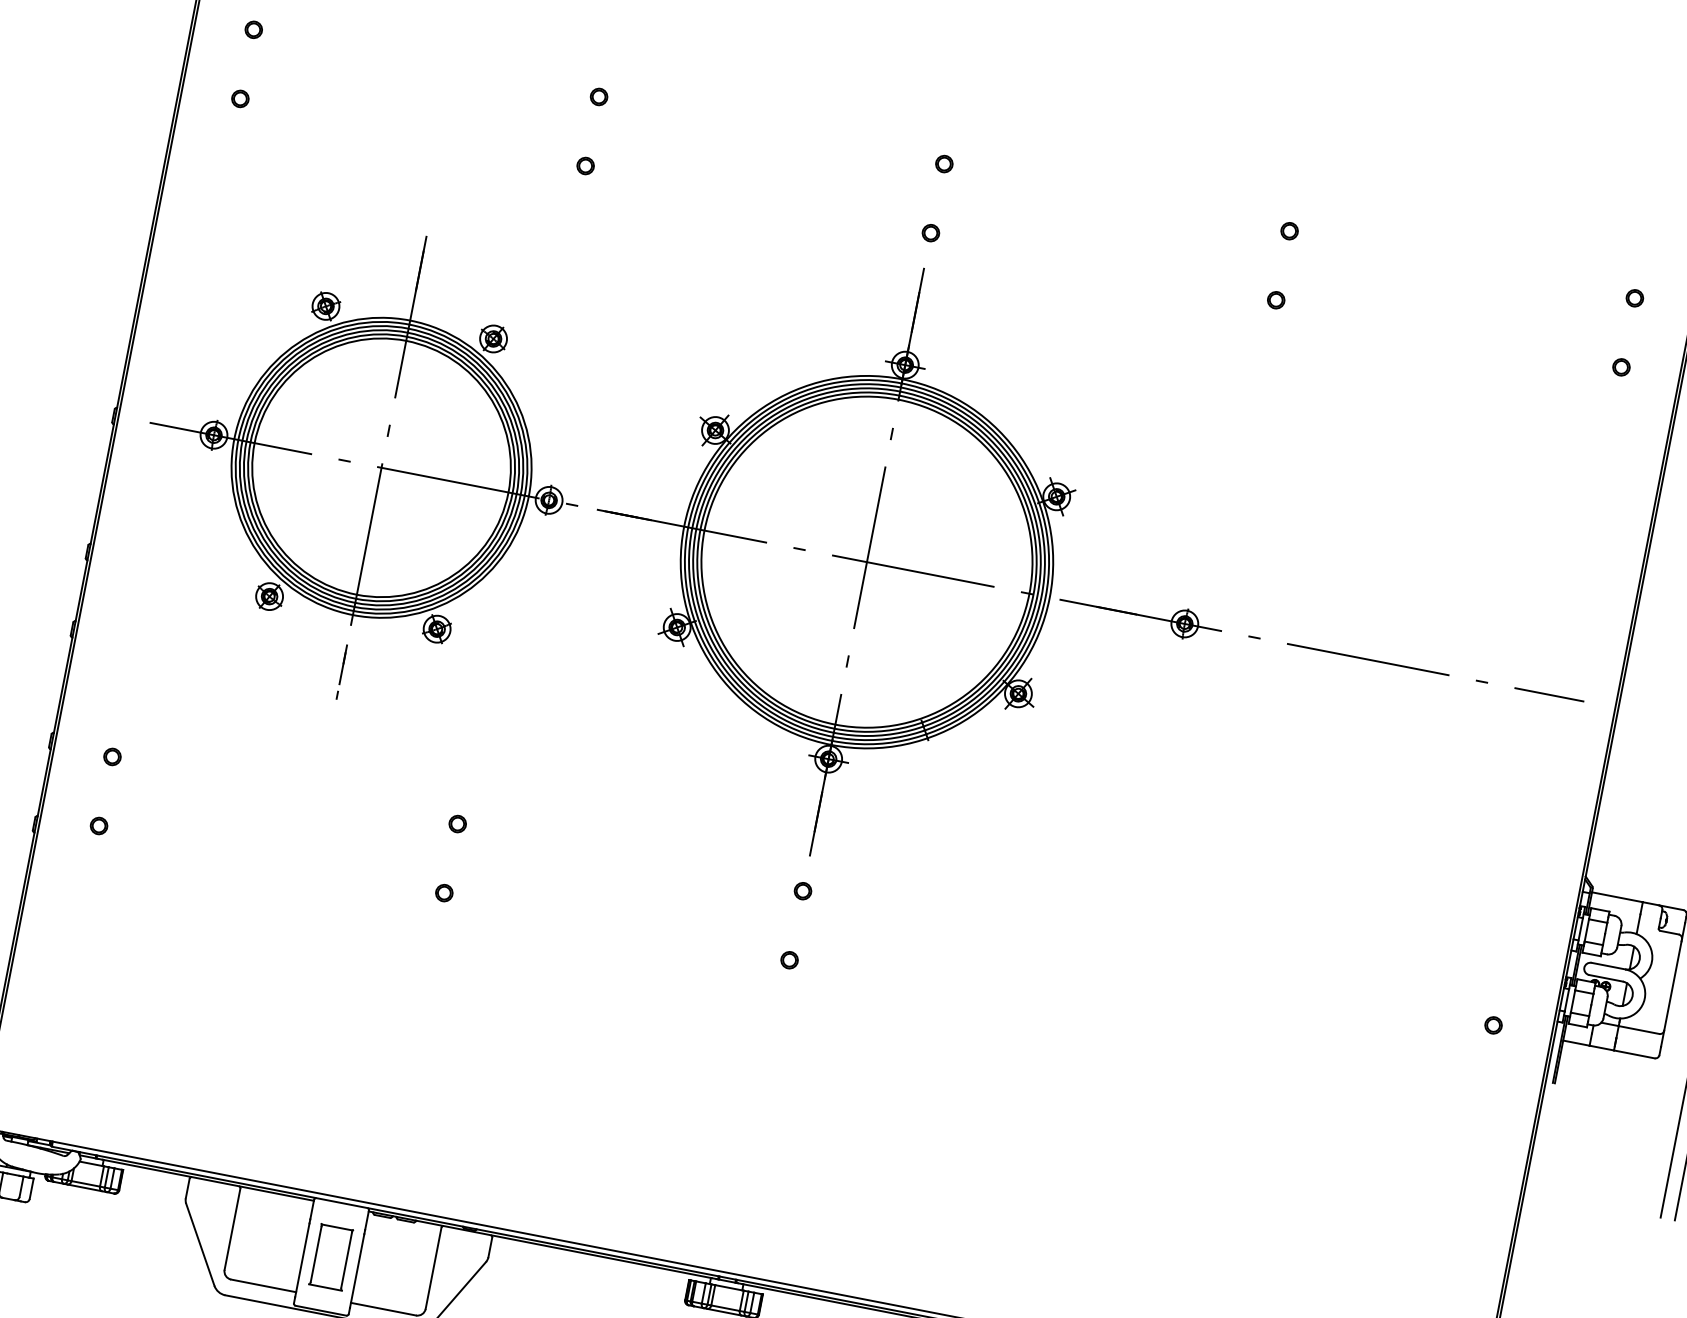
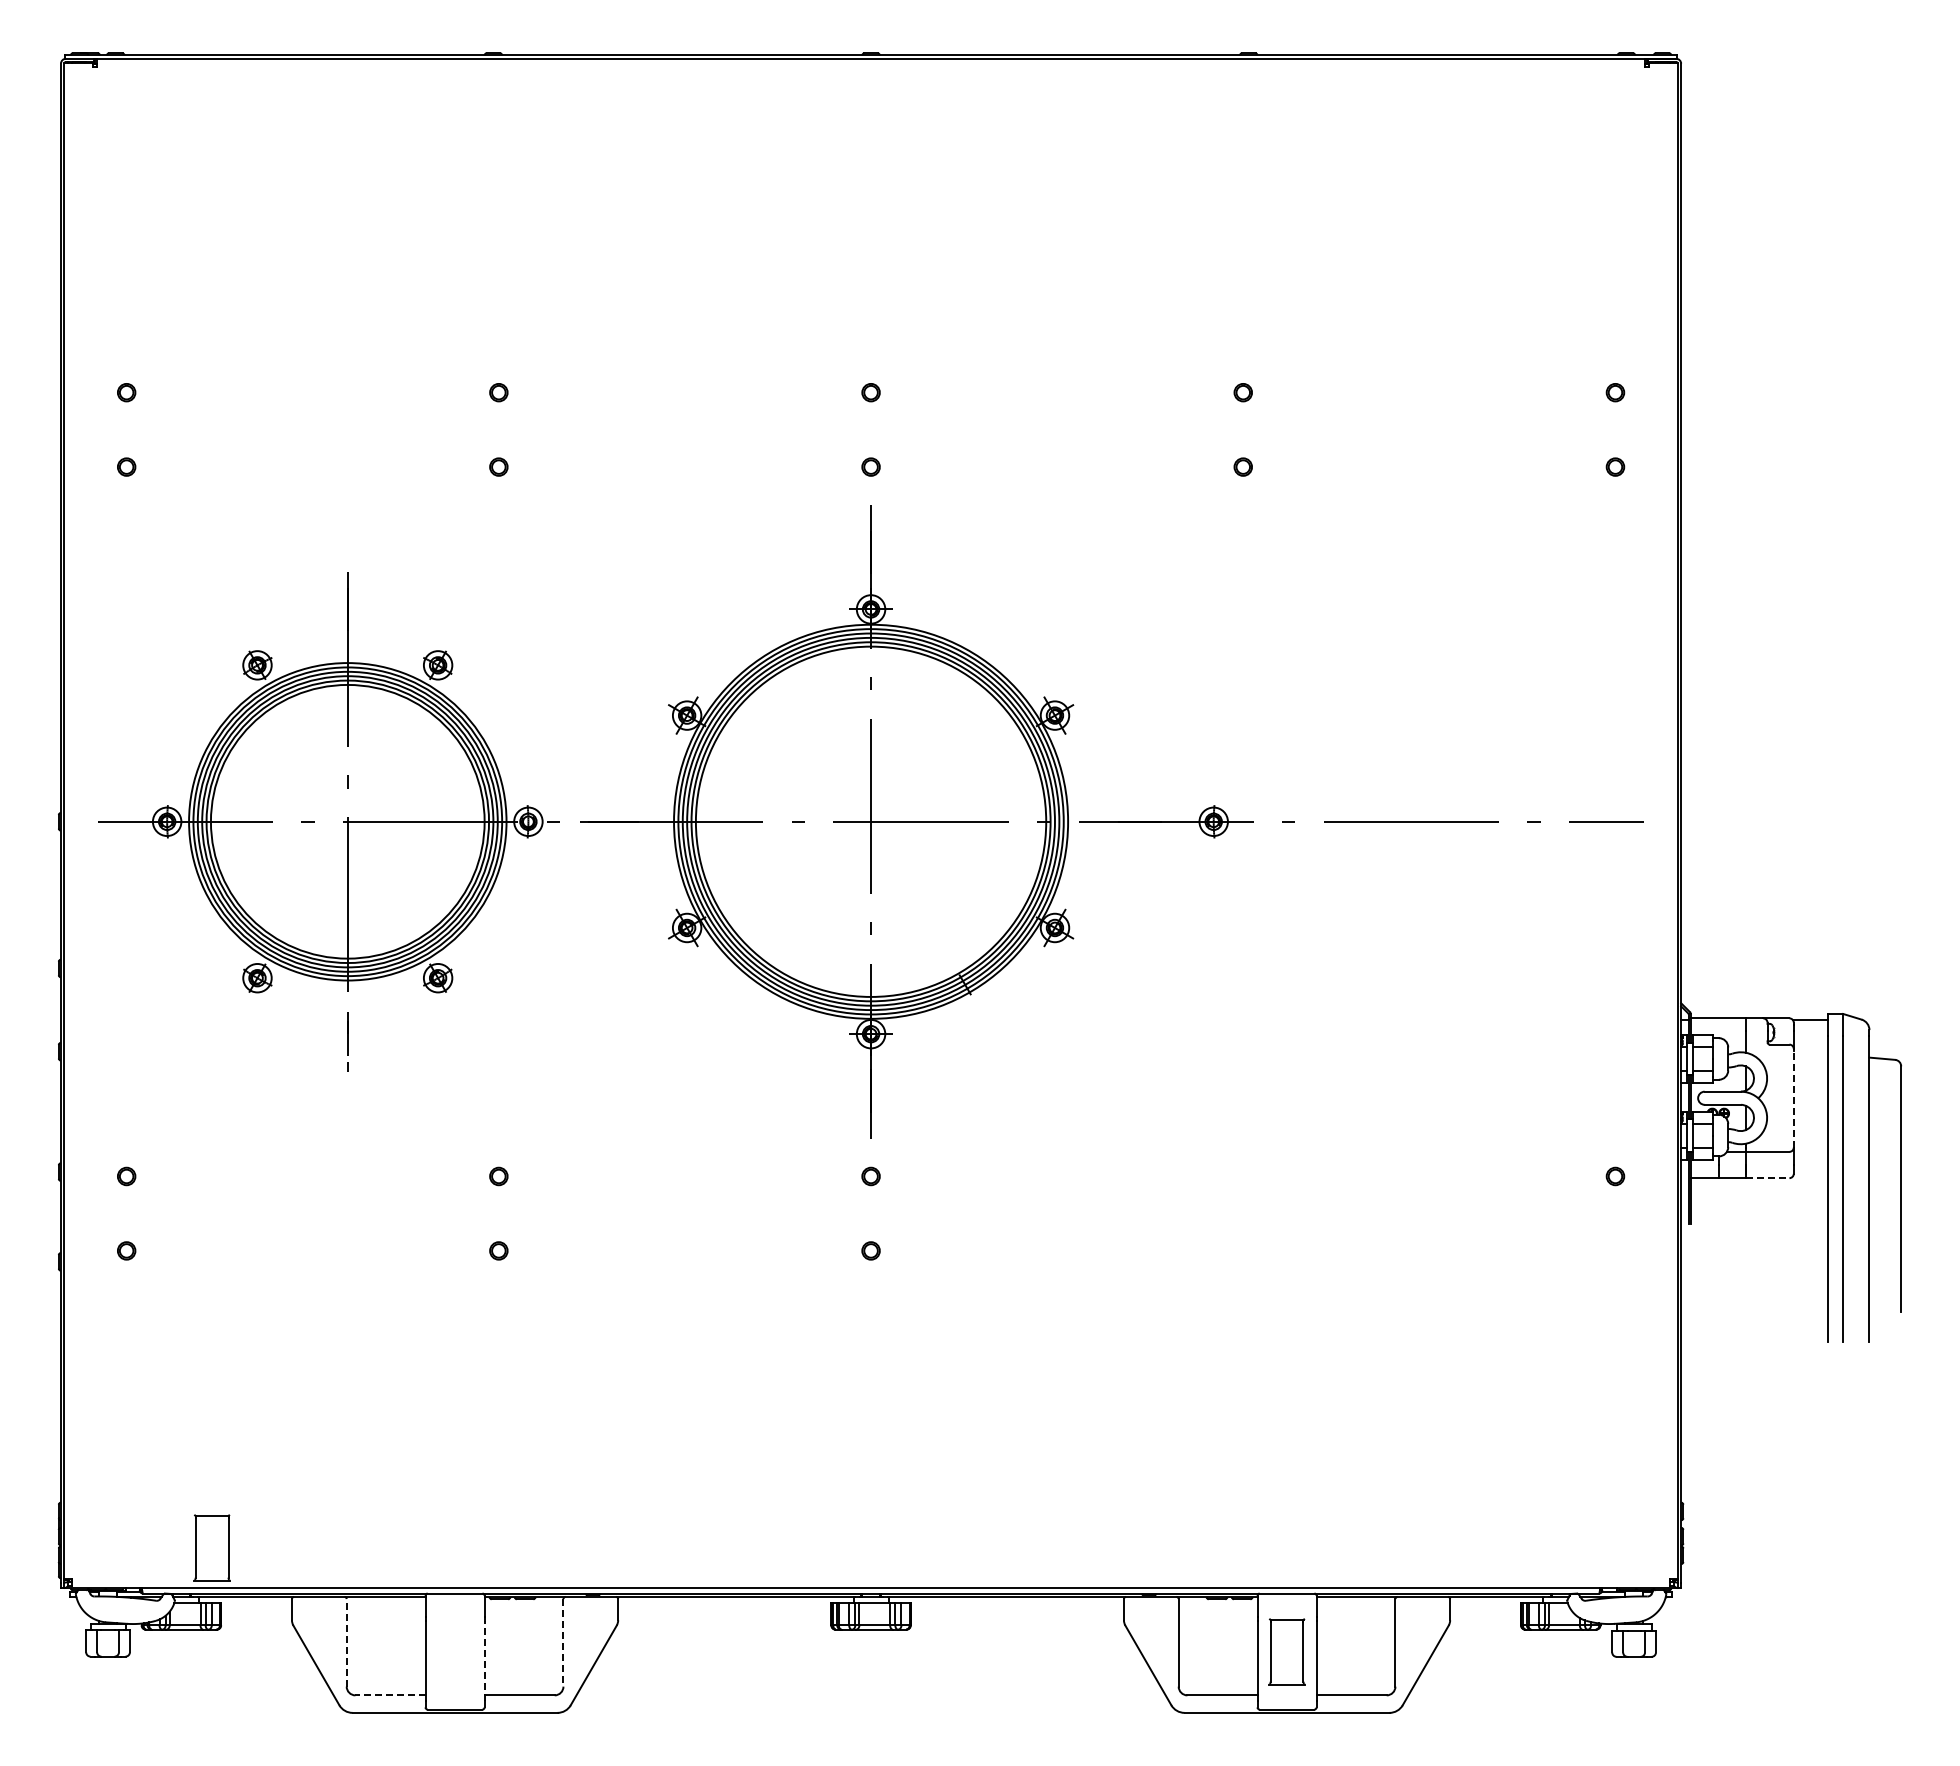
line: (1672, 985) -> (1793, 1098), solid -> dashed
line: (1634, 1054) -> (1767, 1178), solid -> dashed
line: (232, 1228) -> (346, 1642), solid -> dashed
part: (330, 1256) -> (211, 1547), moved
line: (433, 1268) -> (563, 1642), solid -> dashed
line: (356, 1271) -> (484, 1661), solid -> dashed
line: (263, 1285) -> (390, 1695), solid -> dashed

